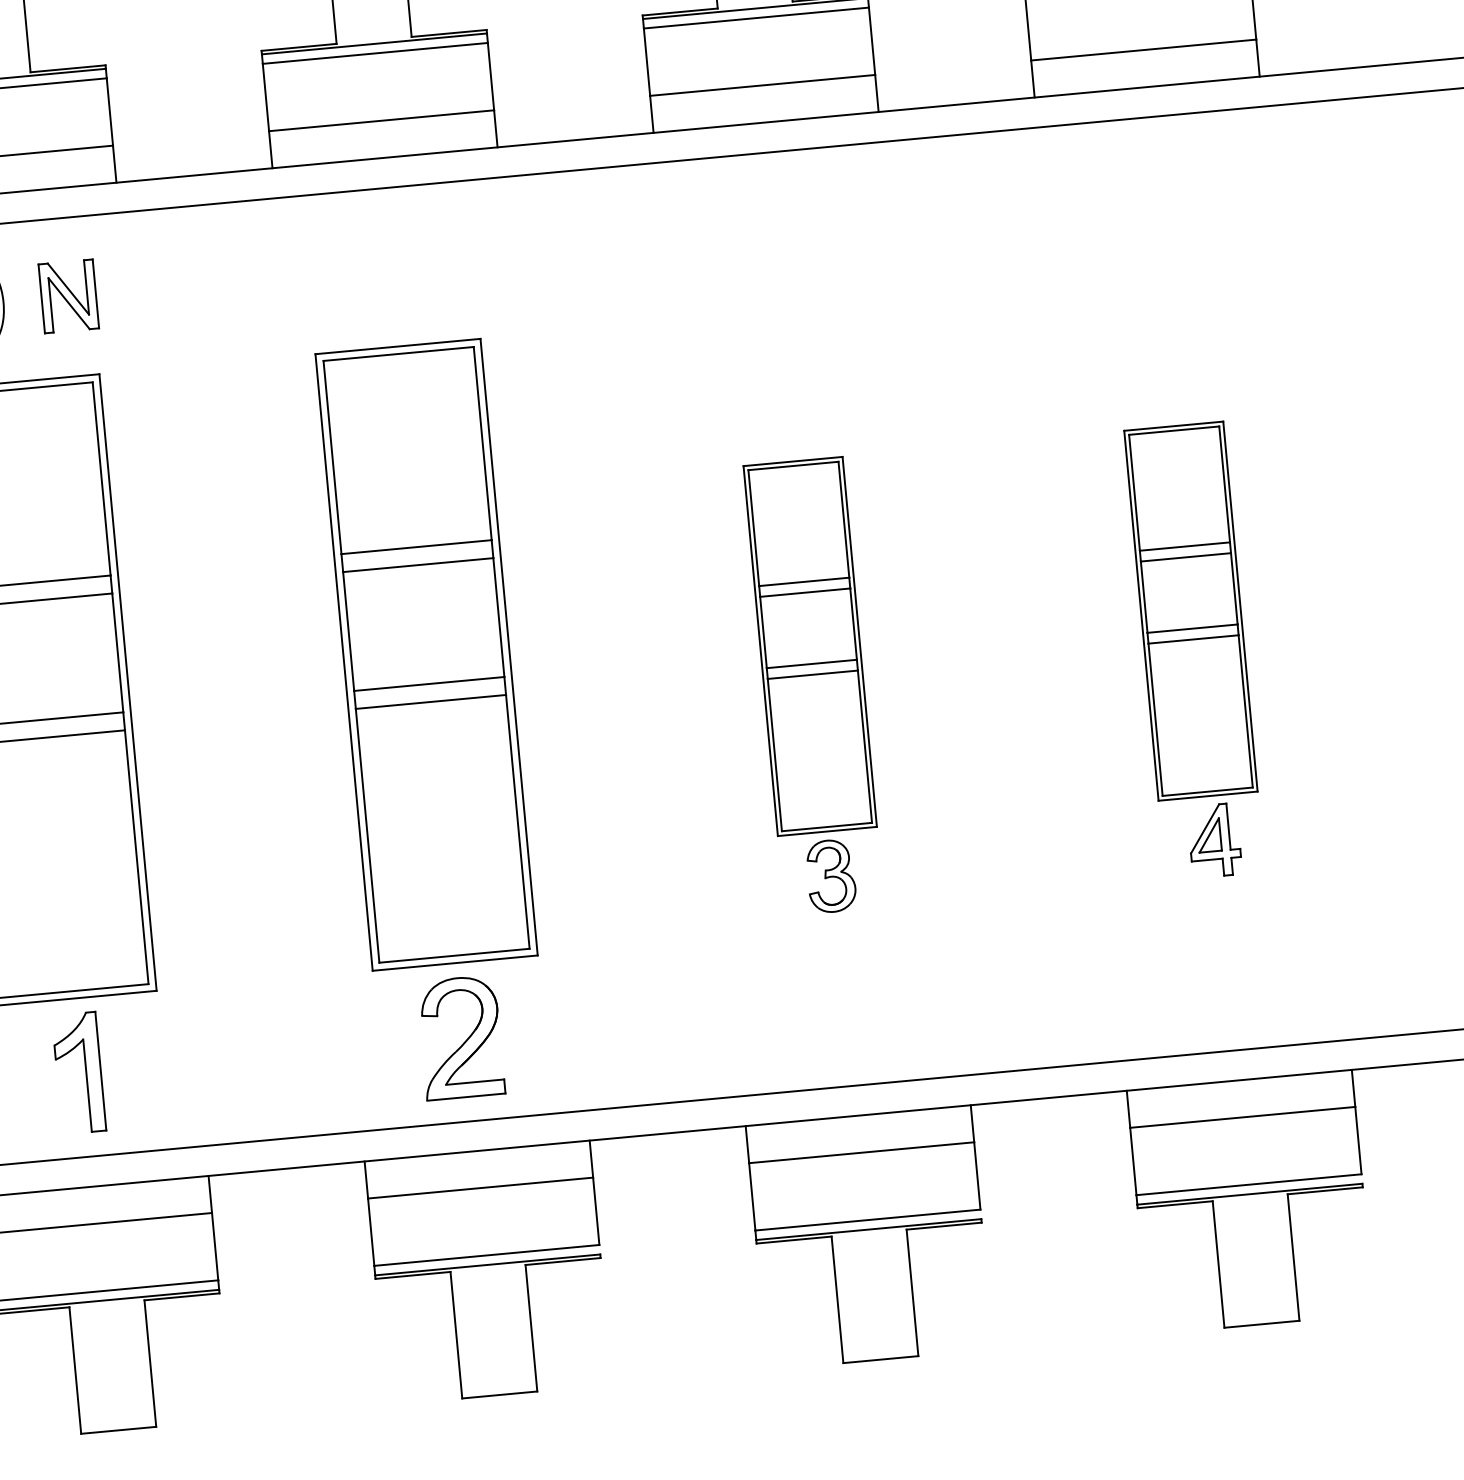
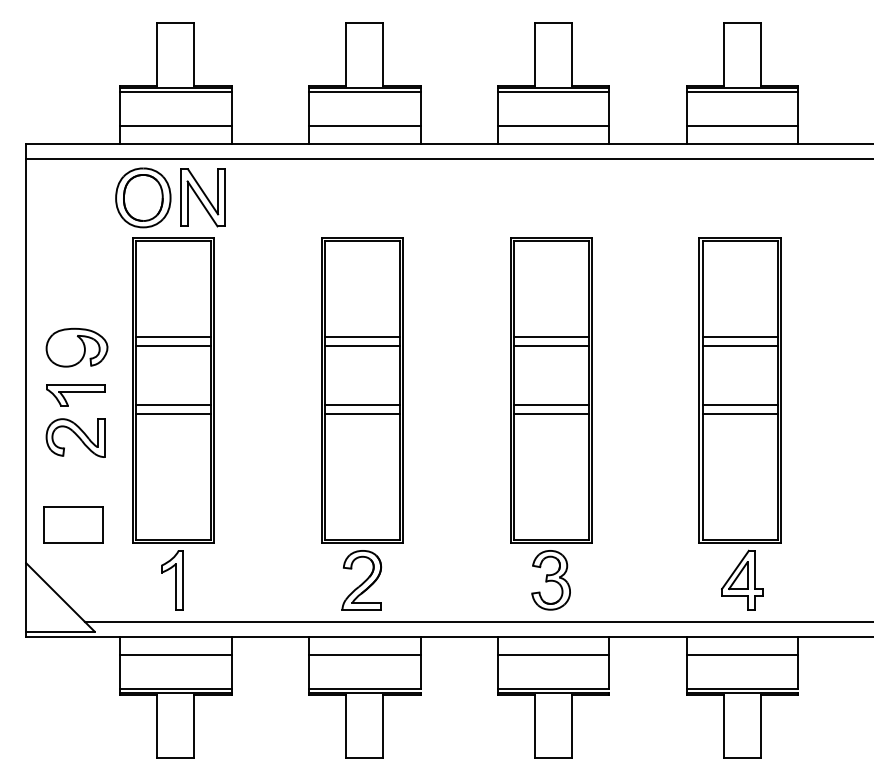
part: (67, 295) -> (202, 197), size x1.67
part: (1193, 650) -> (739, 423), size x1.67
part: (813, 686) -> (551, 423), size x1.67

